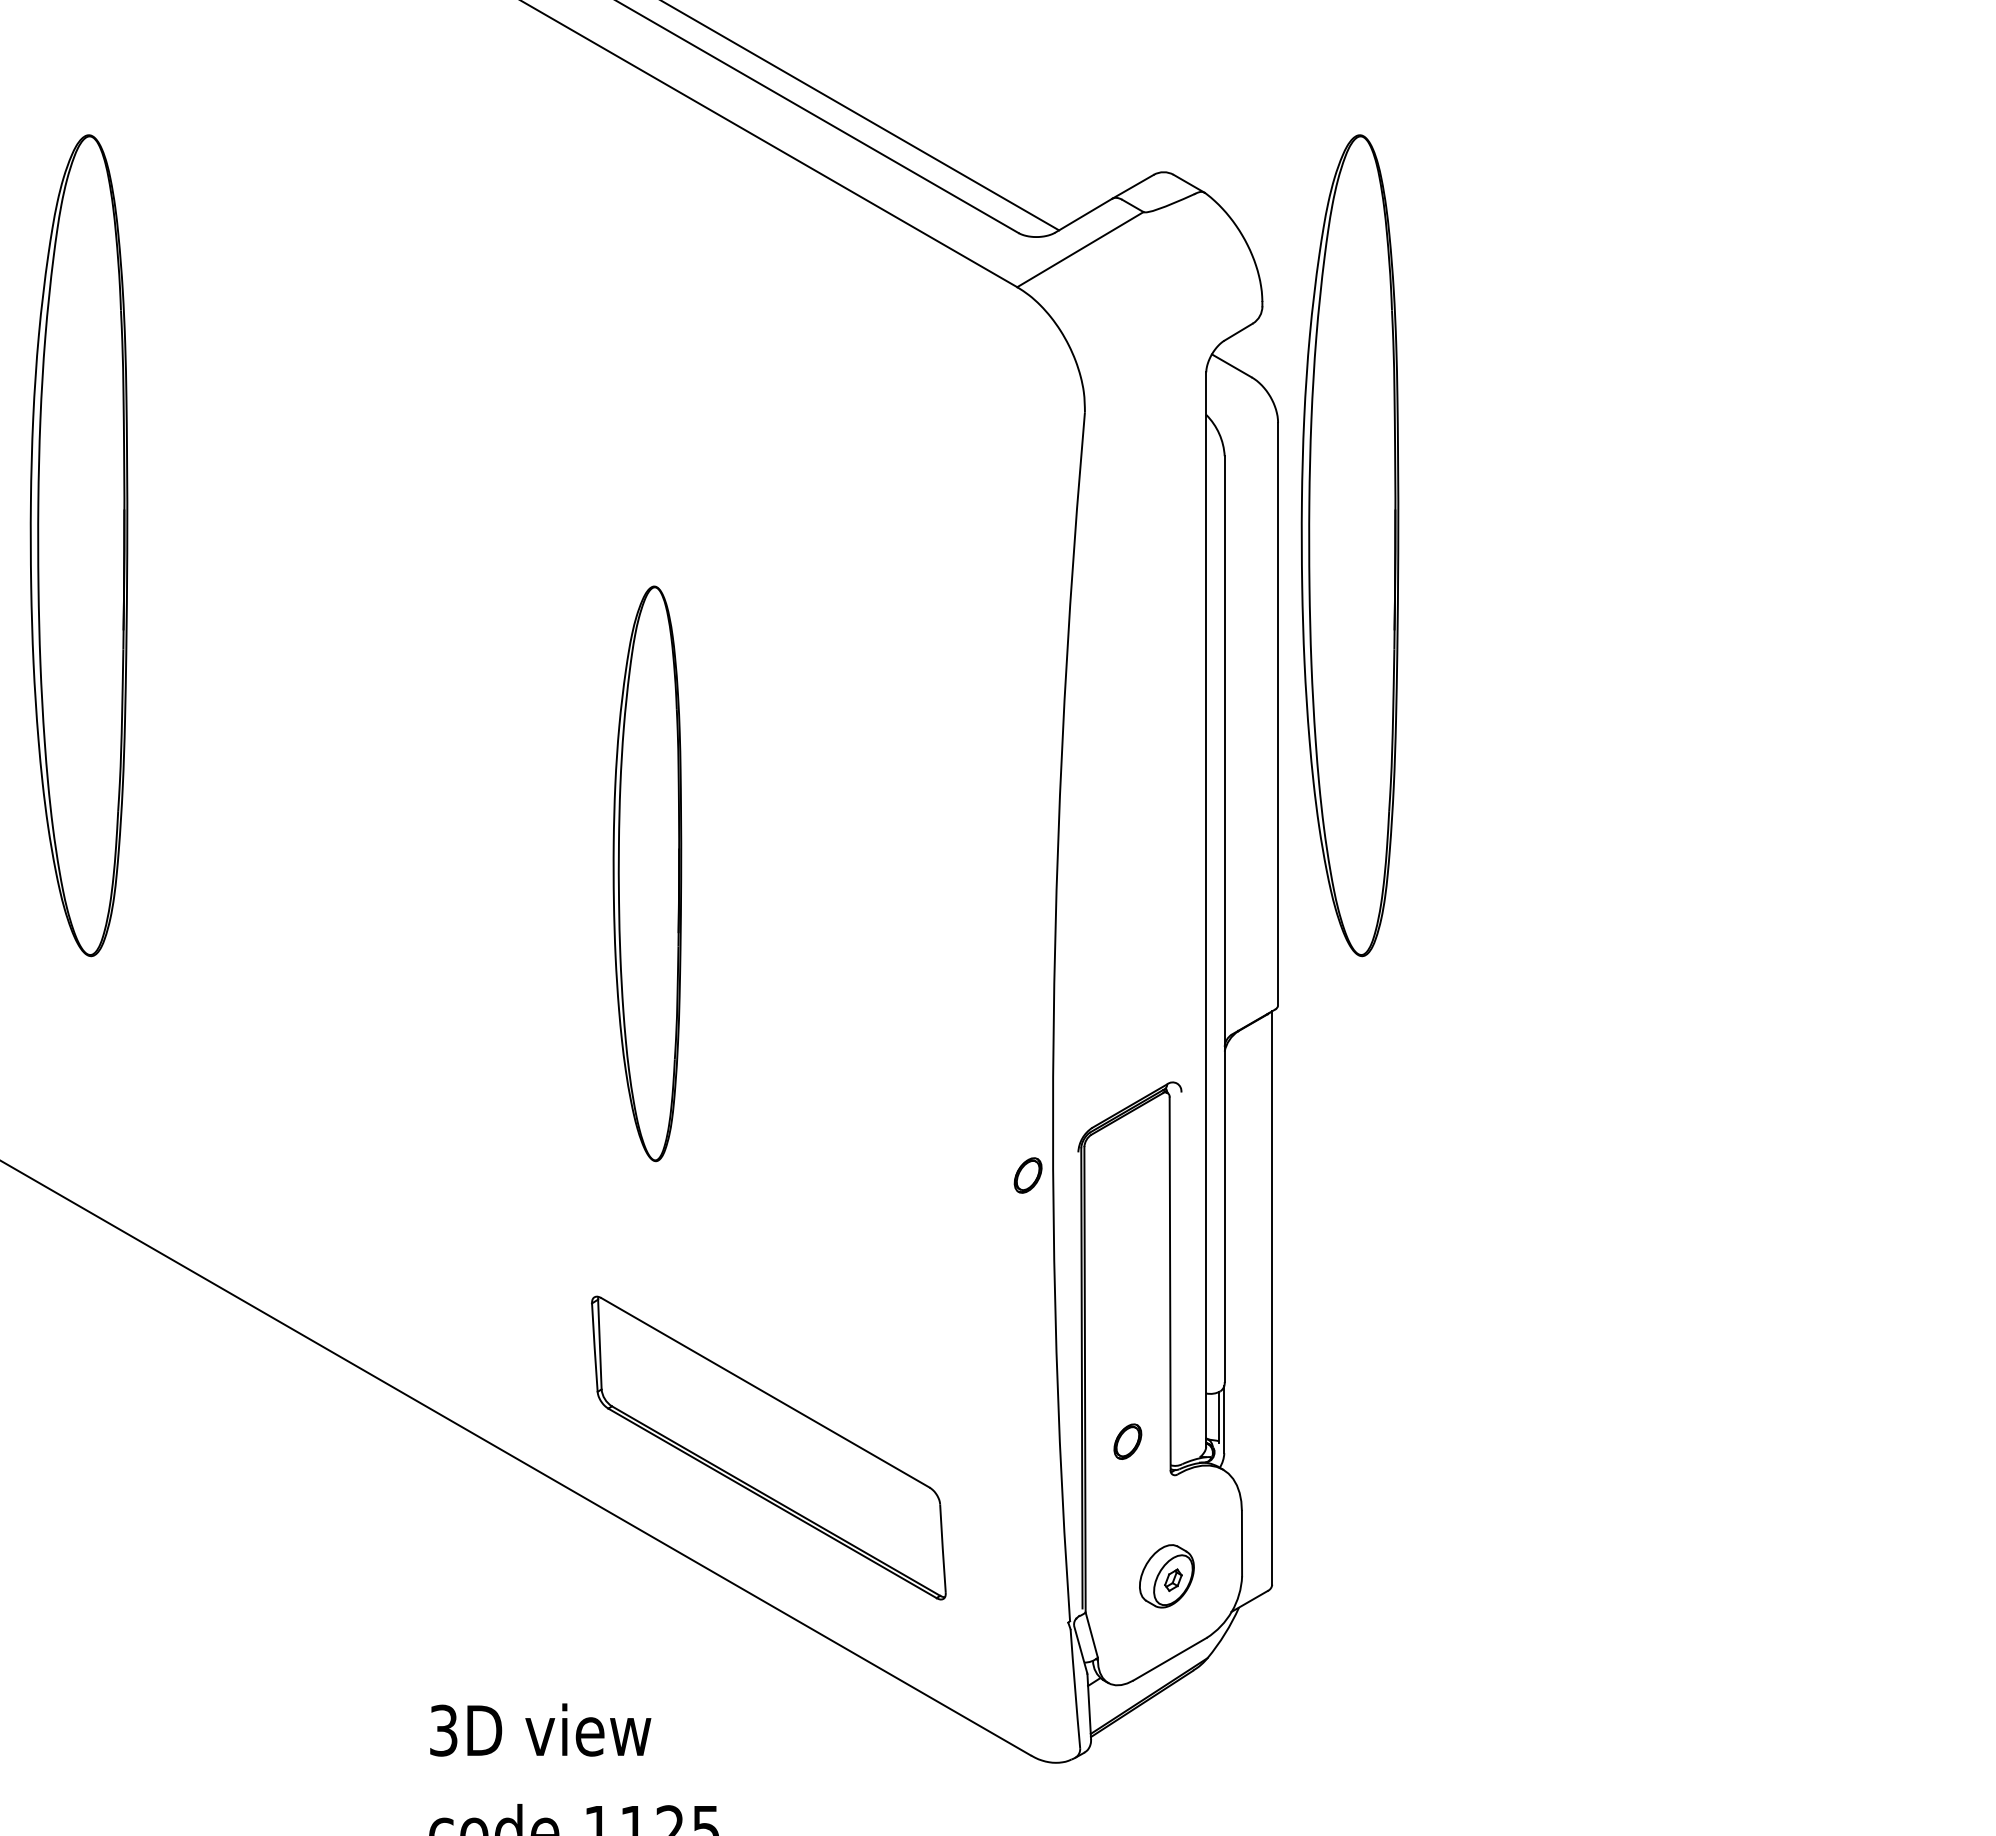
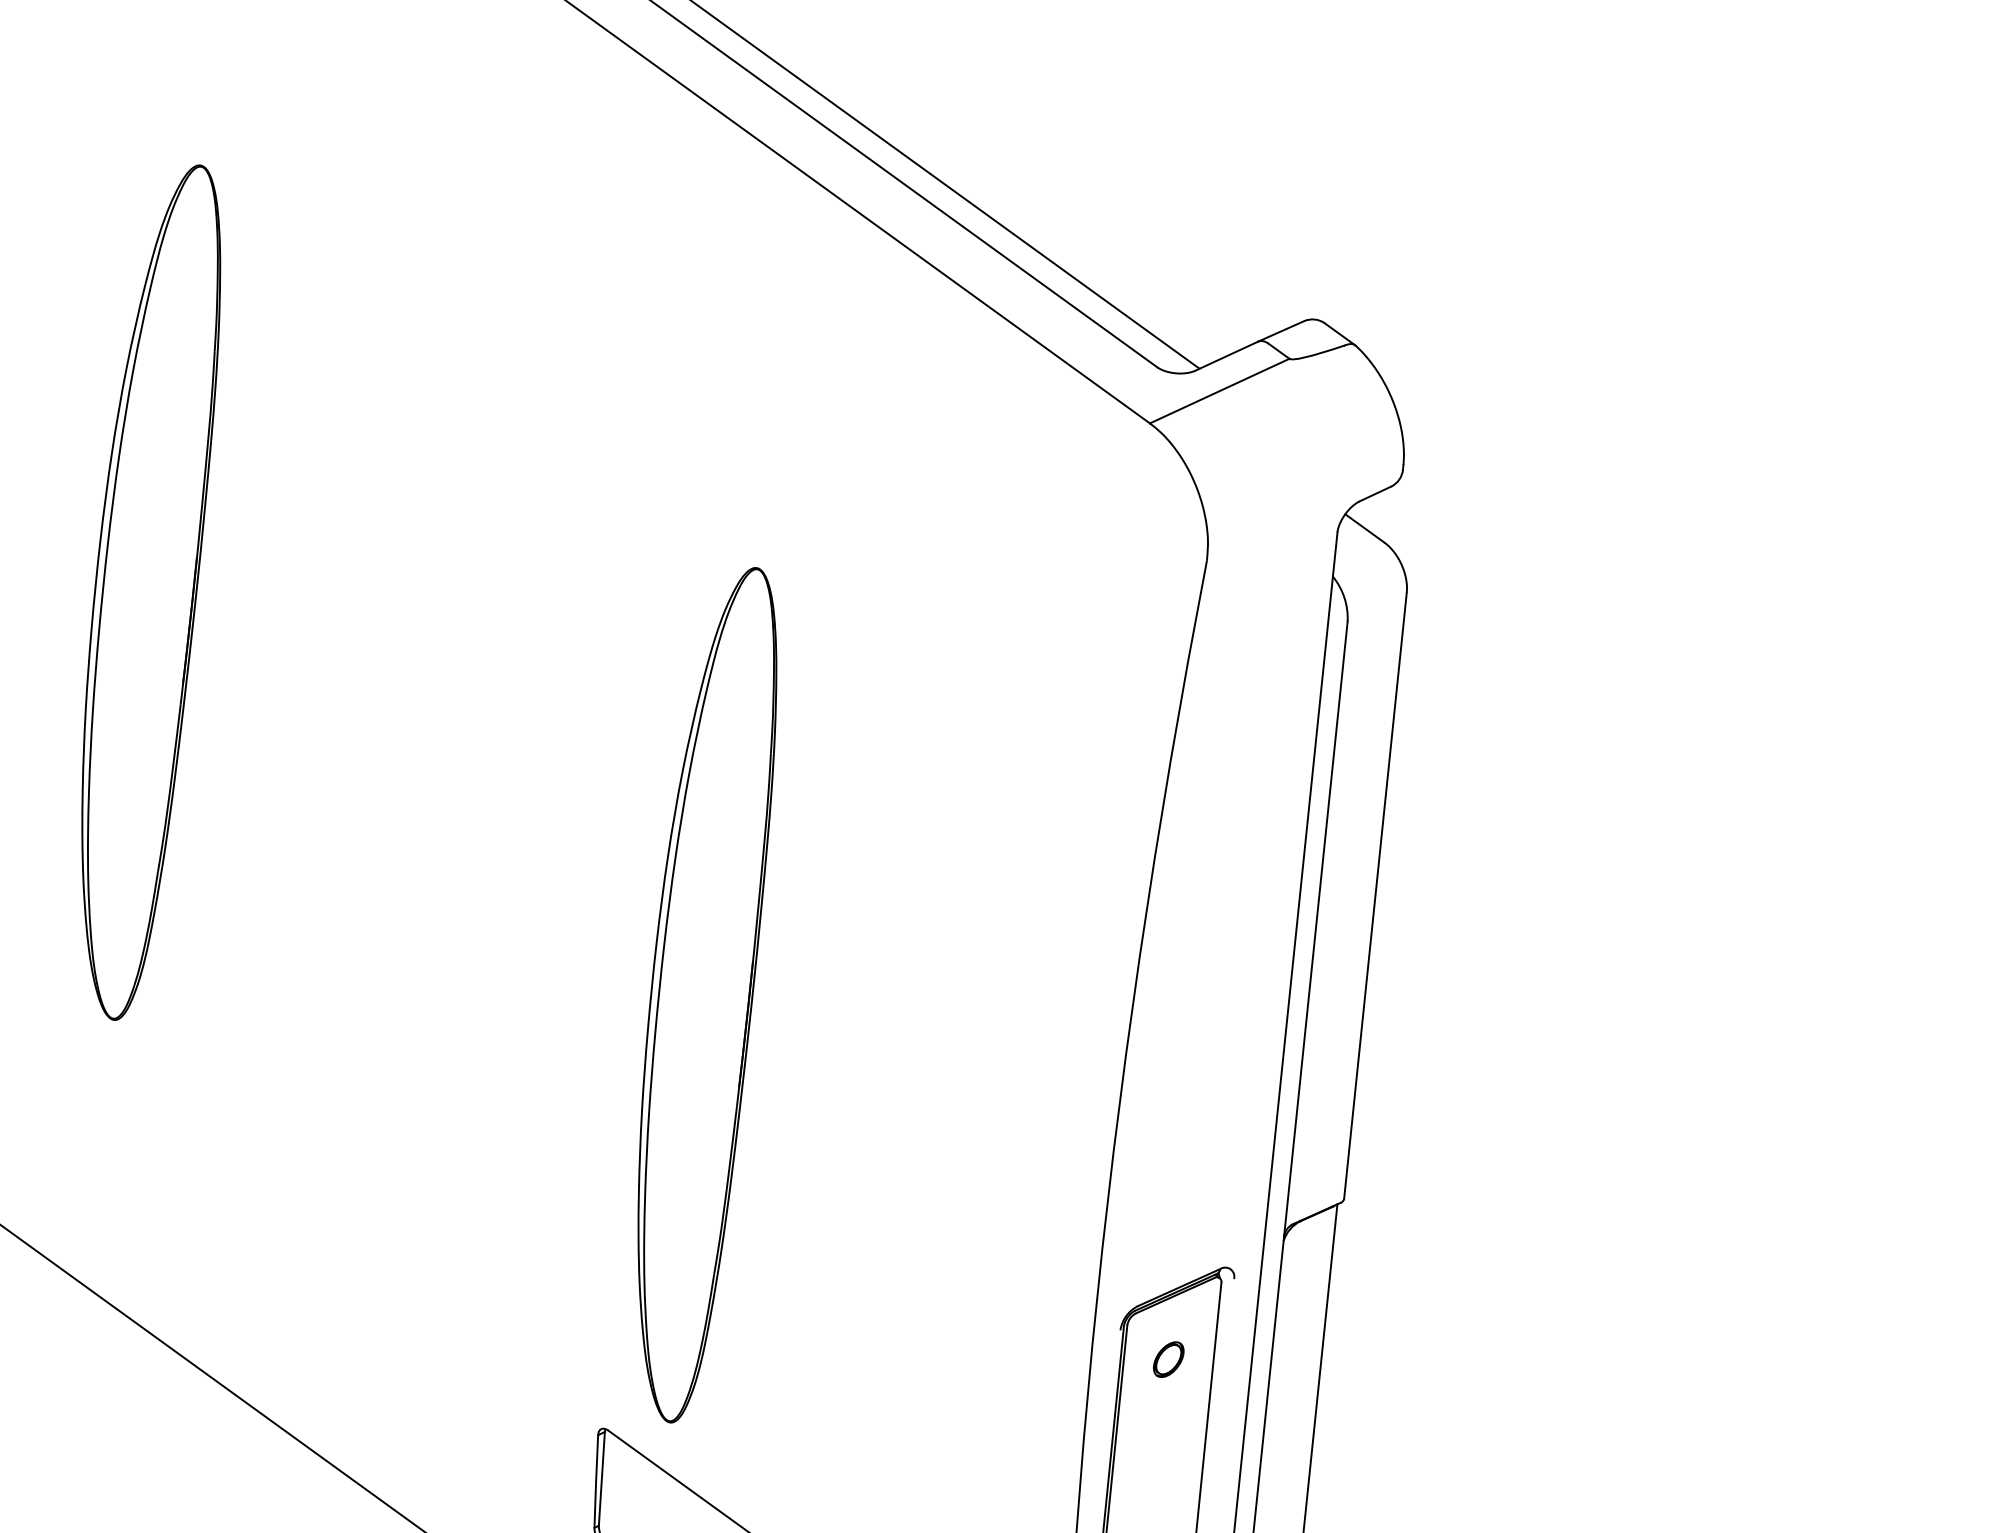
part: (1349, 545) -> (1467, 727), removed
part: (647, 873) -> (702, 993), size x1.43
part: (1027, 1175) -> (1168, 1359), moved

